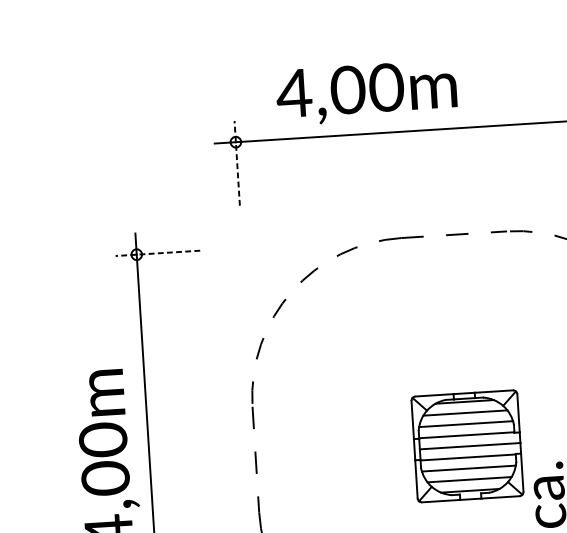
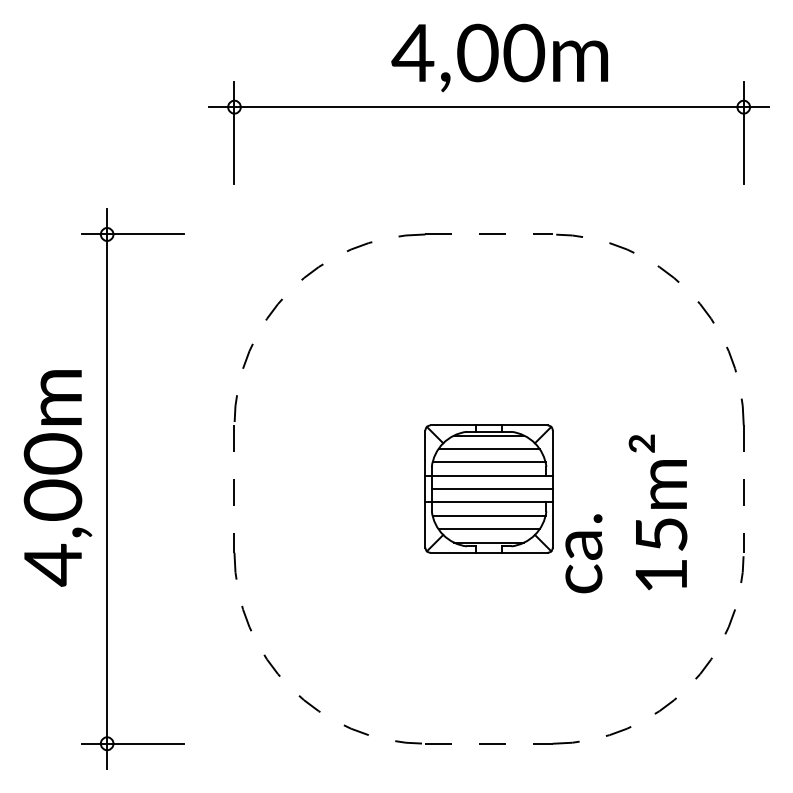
text: (366, 92) -> (499, 57), moved
line: (237, 163) -> (234, 132), dashed -> solid
line: (157, 253) -> (132, 234), dashed -> solid

